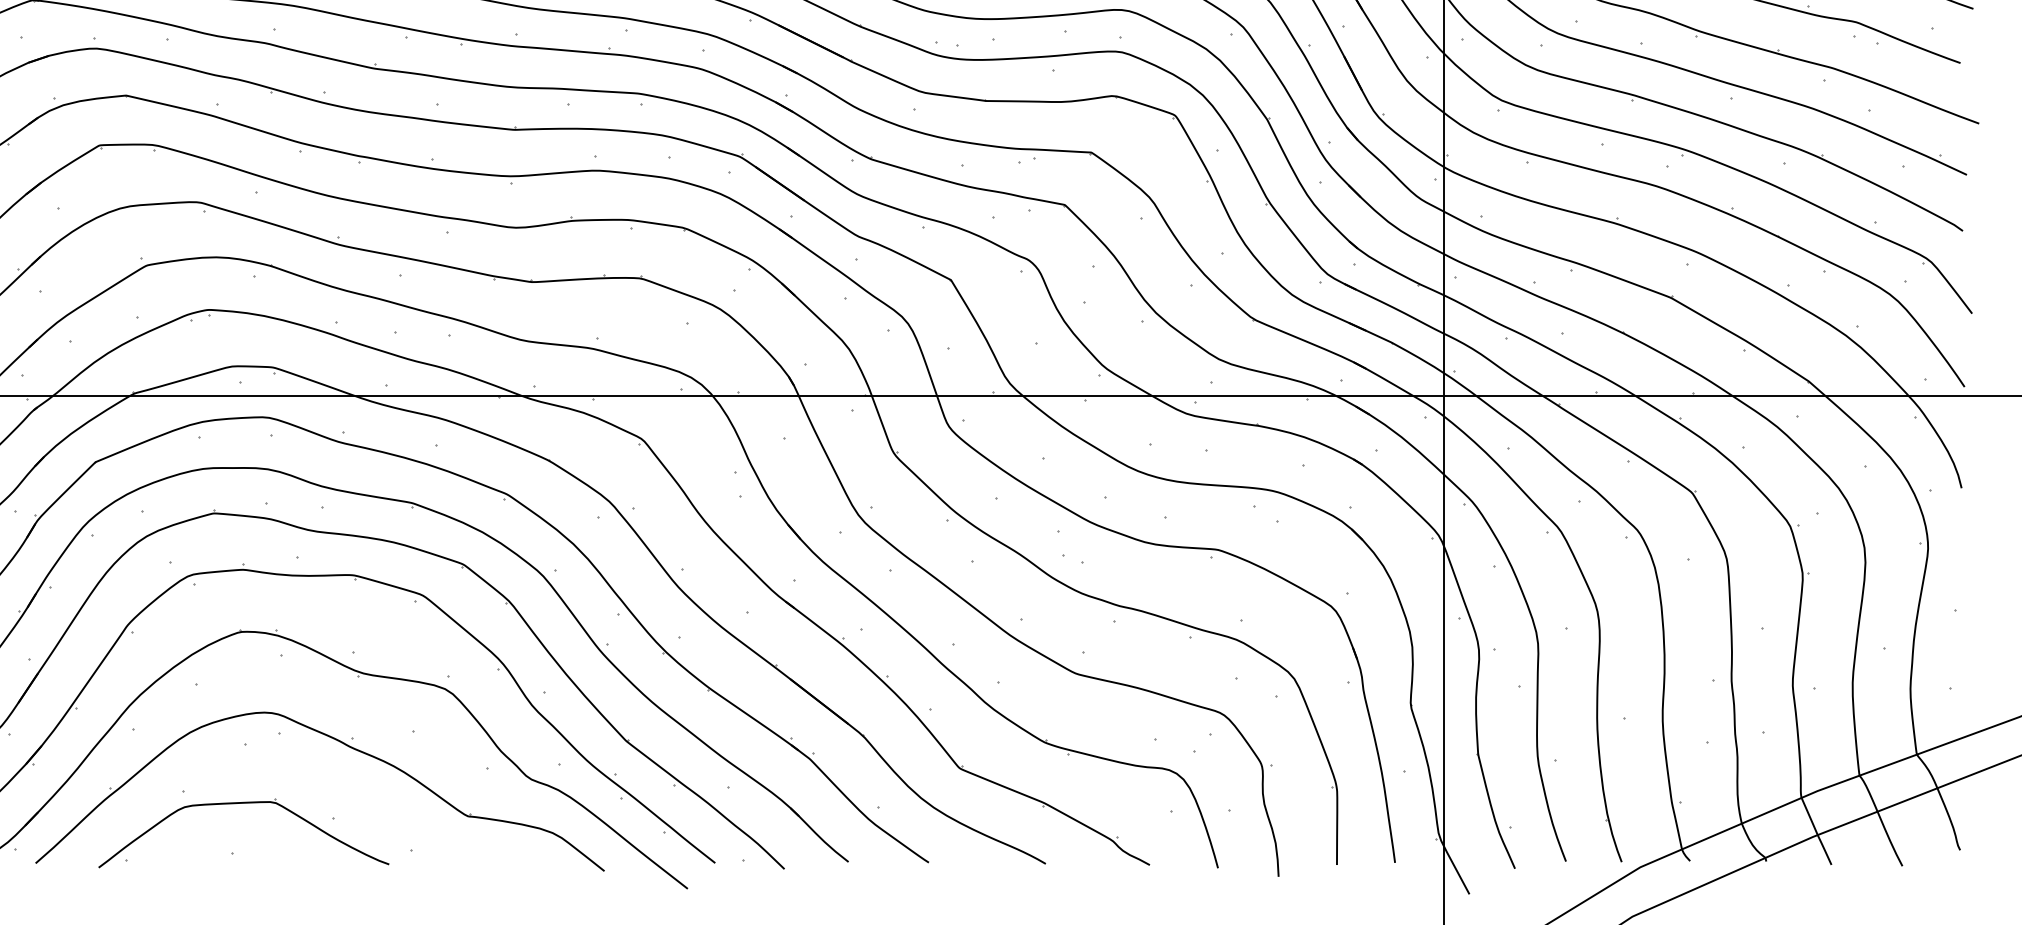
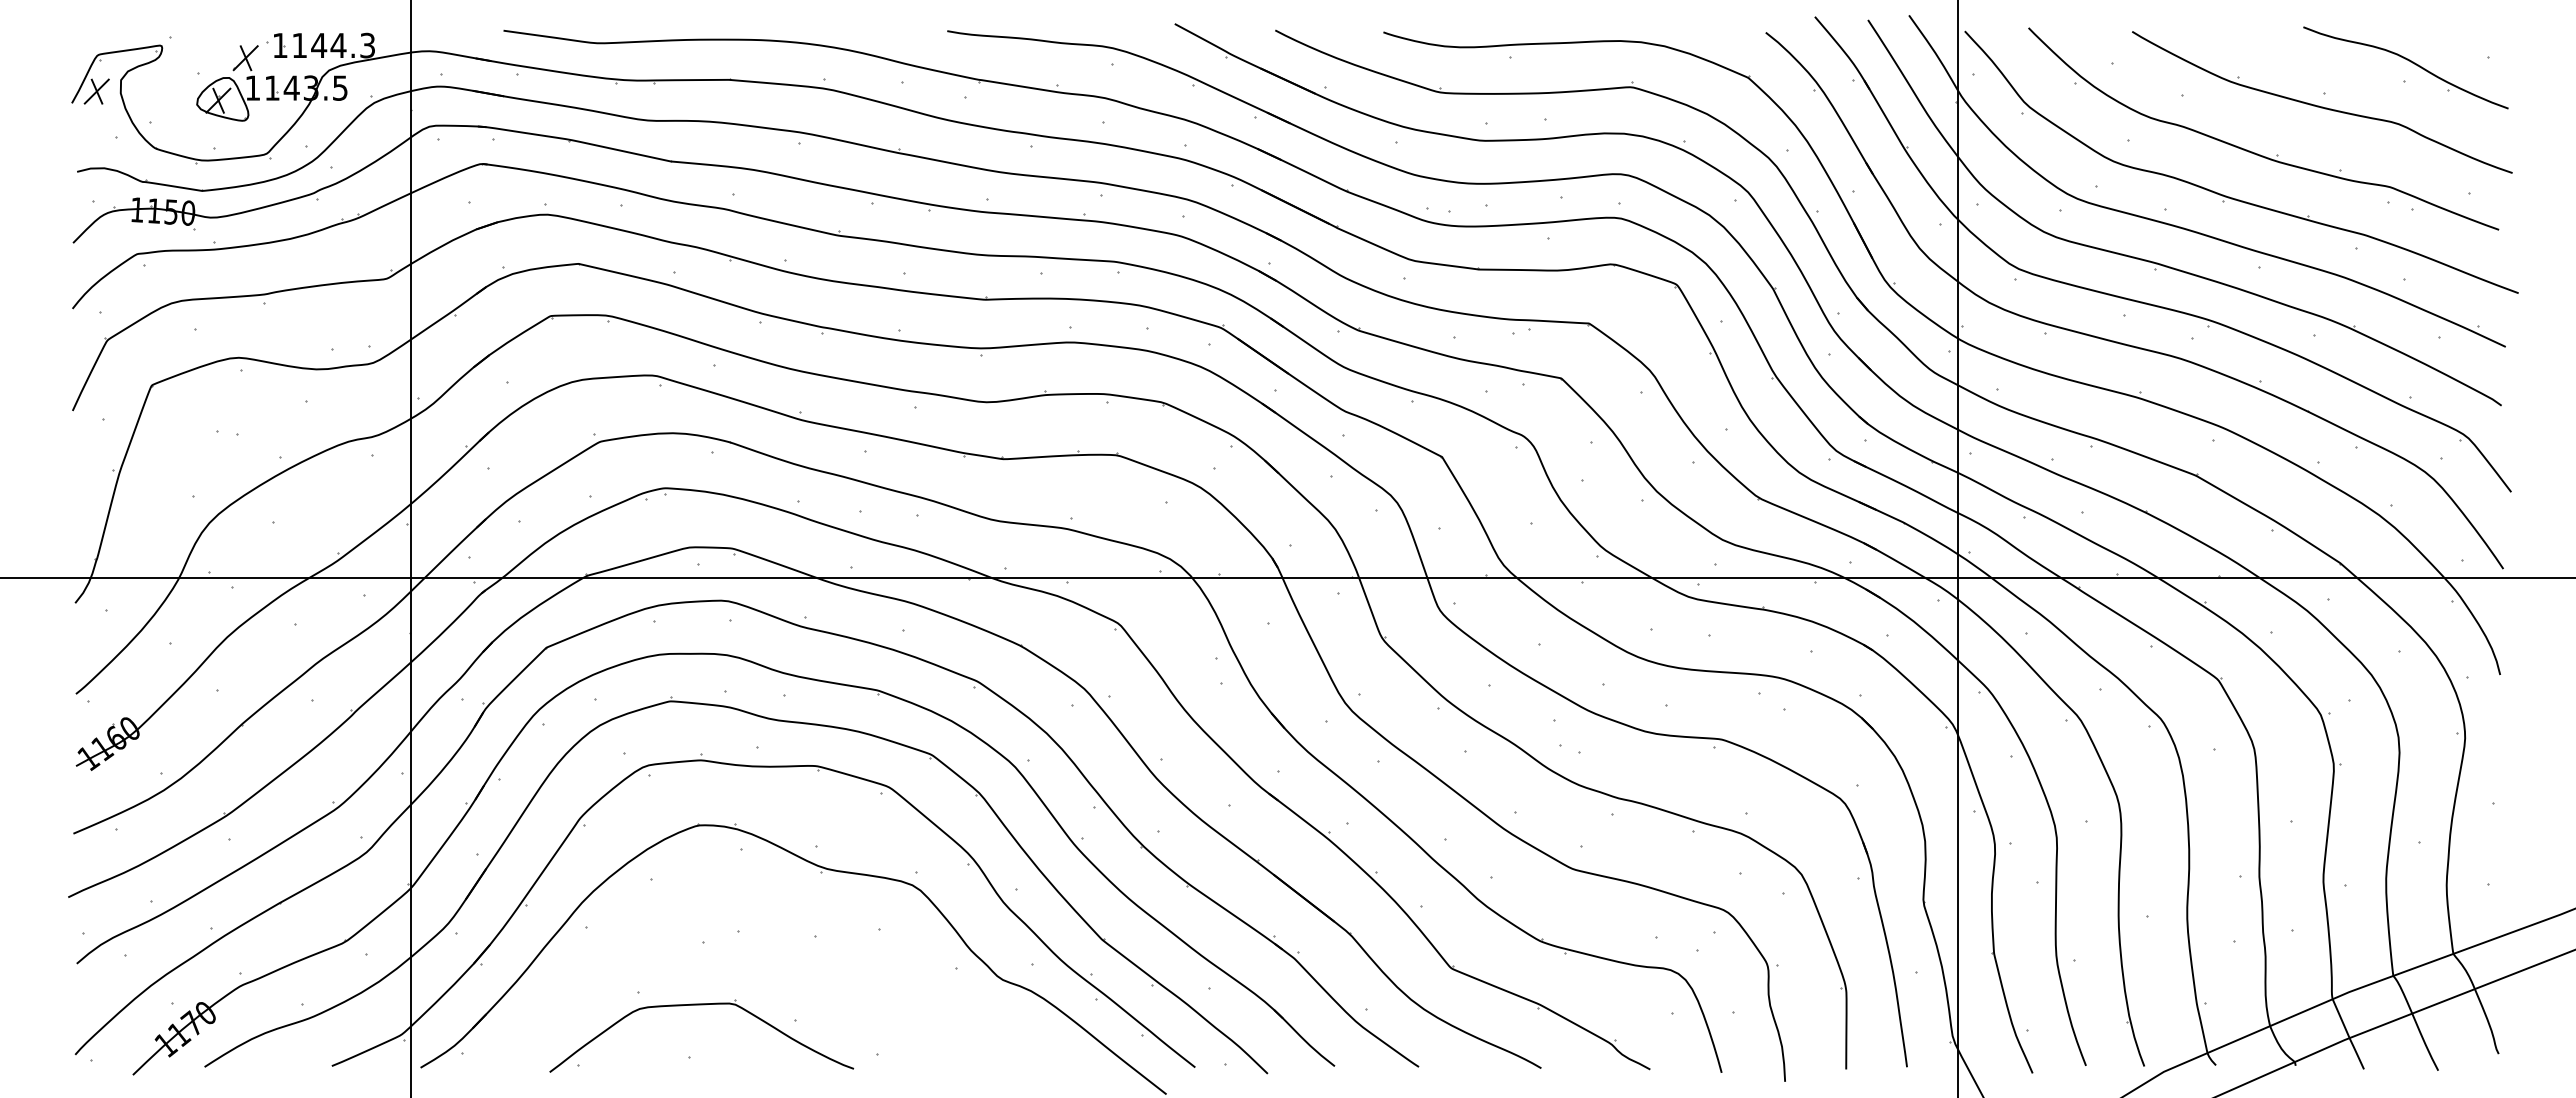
part: (348, 747) -> (811, 946), removed

